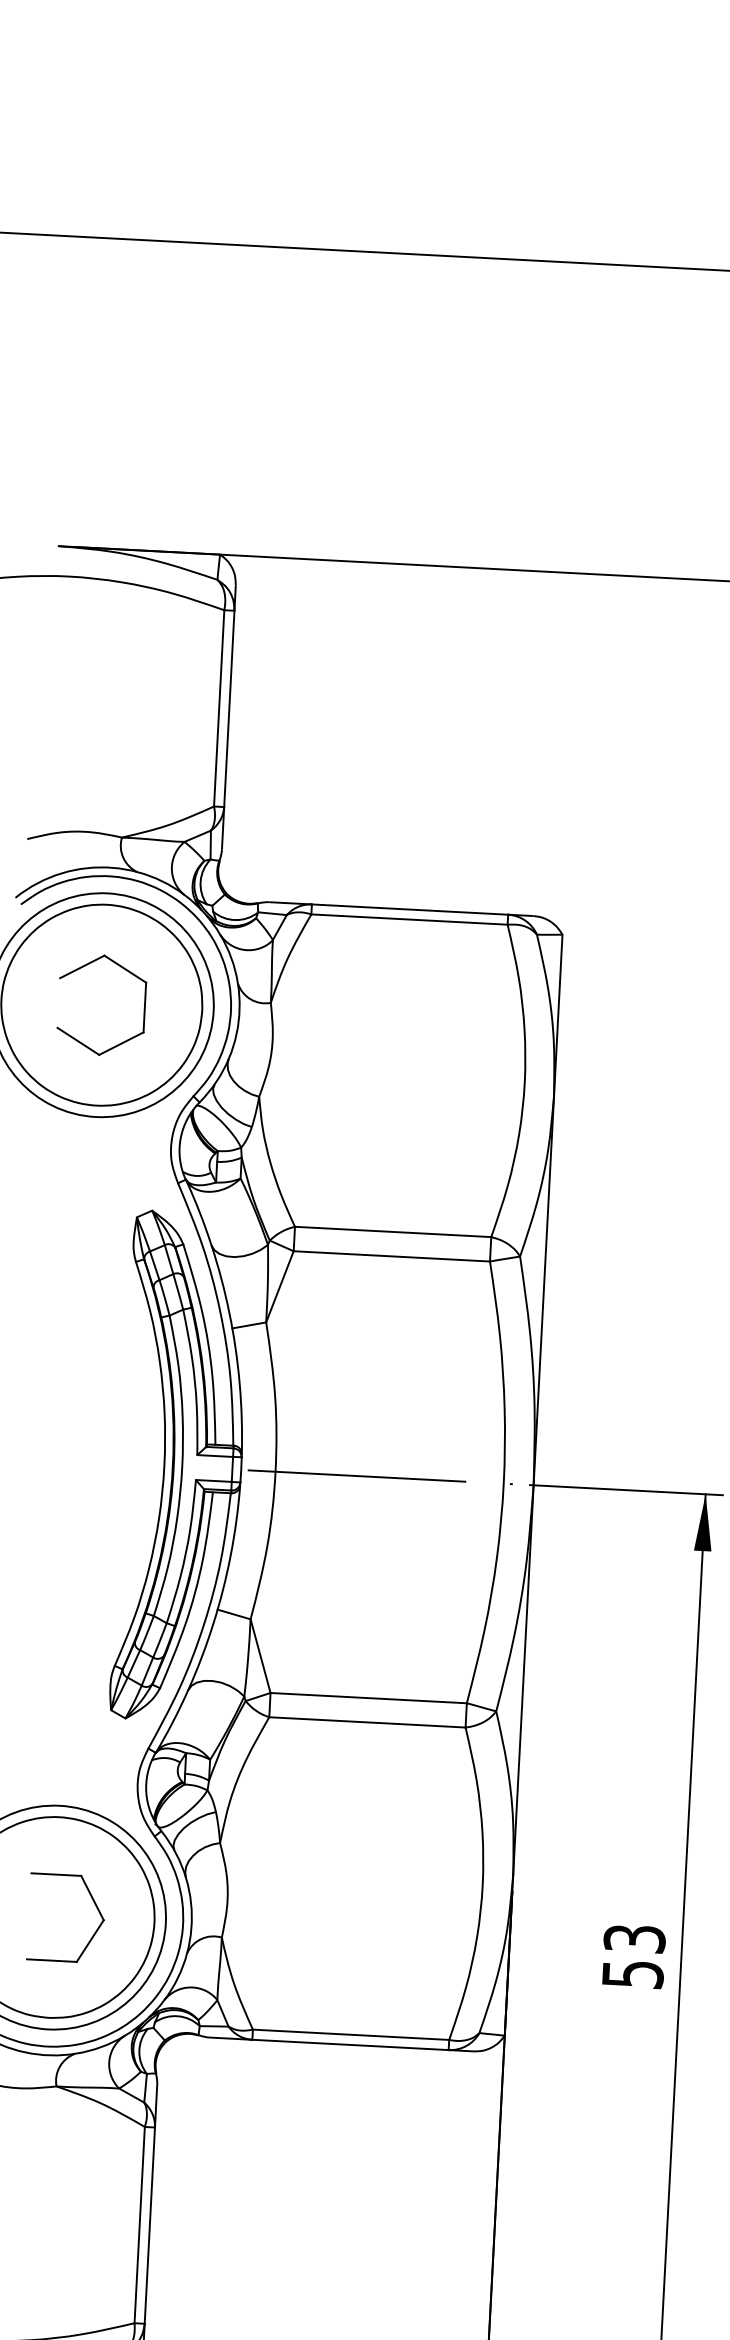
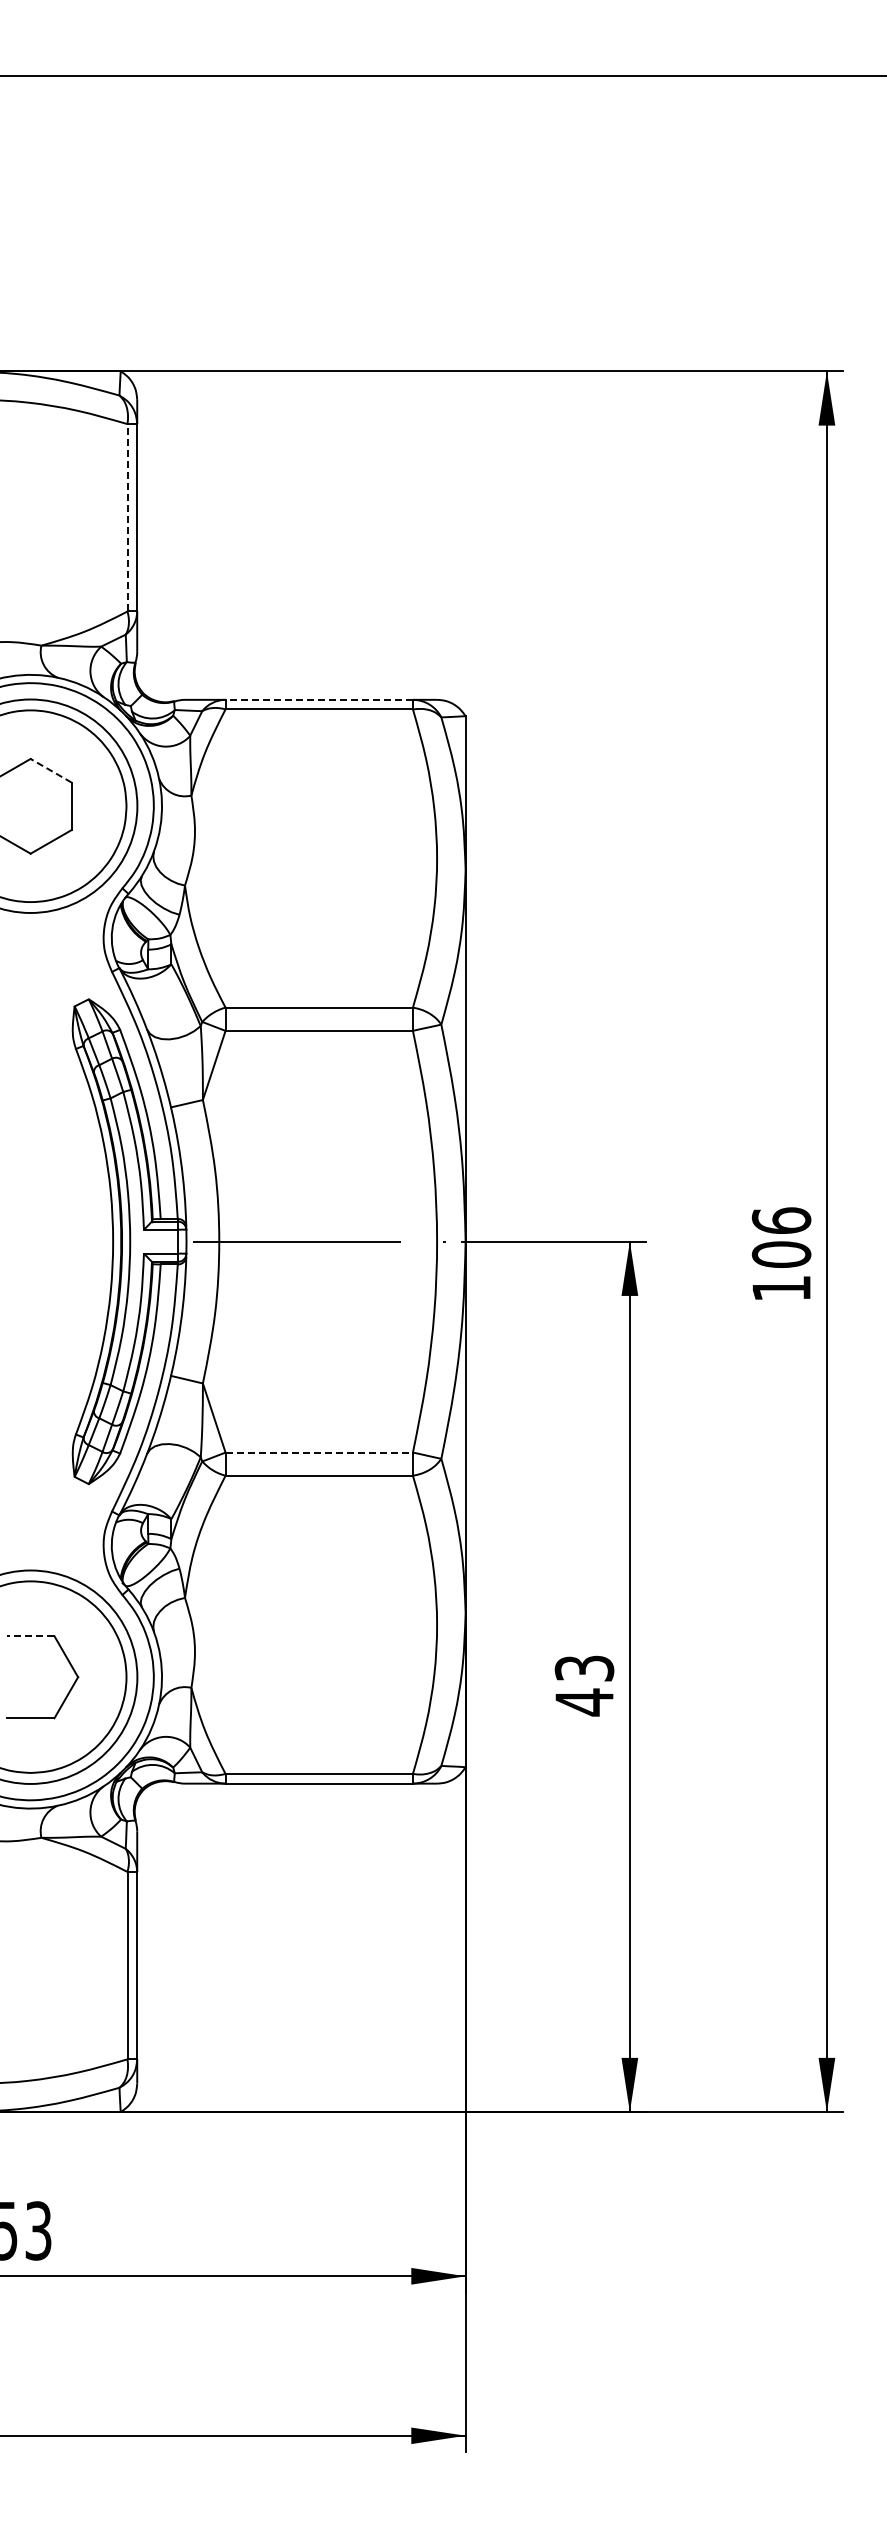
line: (219, 708) -> (127, 517), solid -> dashed
line: (410, 909) -> (319, 699), solid -> dashed
line: (125, 968) -> (51, 770), solid -> dashed
line: (368, 1698) -> (319, 1452), solid -> dashed
line: (56, 1874) -> (30, 1636), solid -> dashed
text: (632, 1974) -> (584, 1702), 53 -> 43

